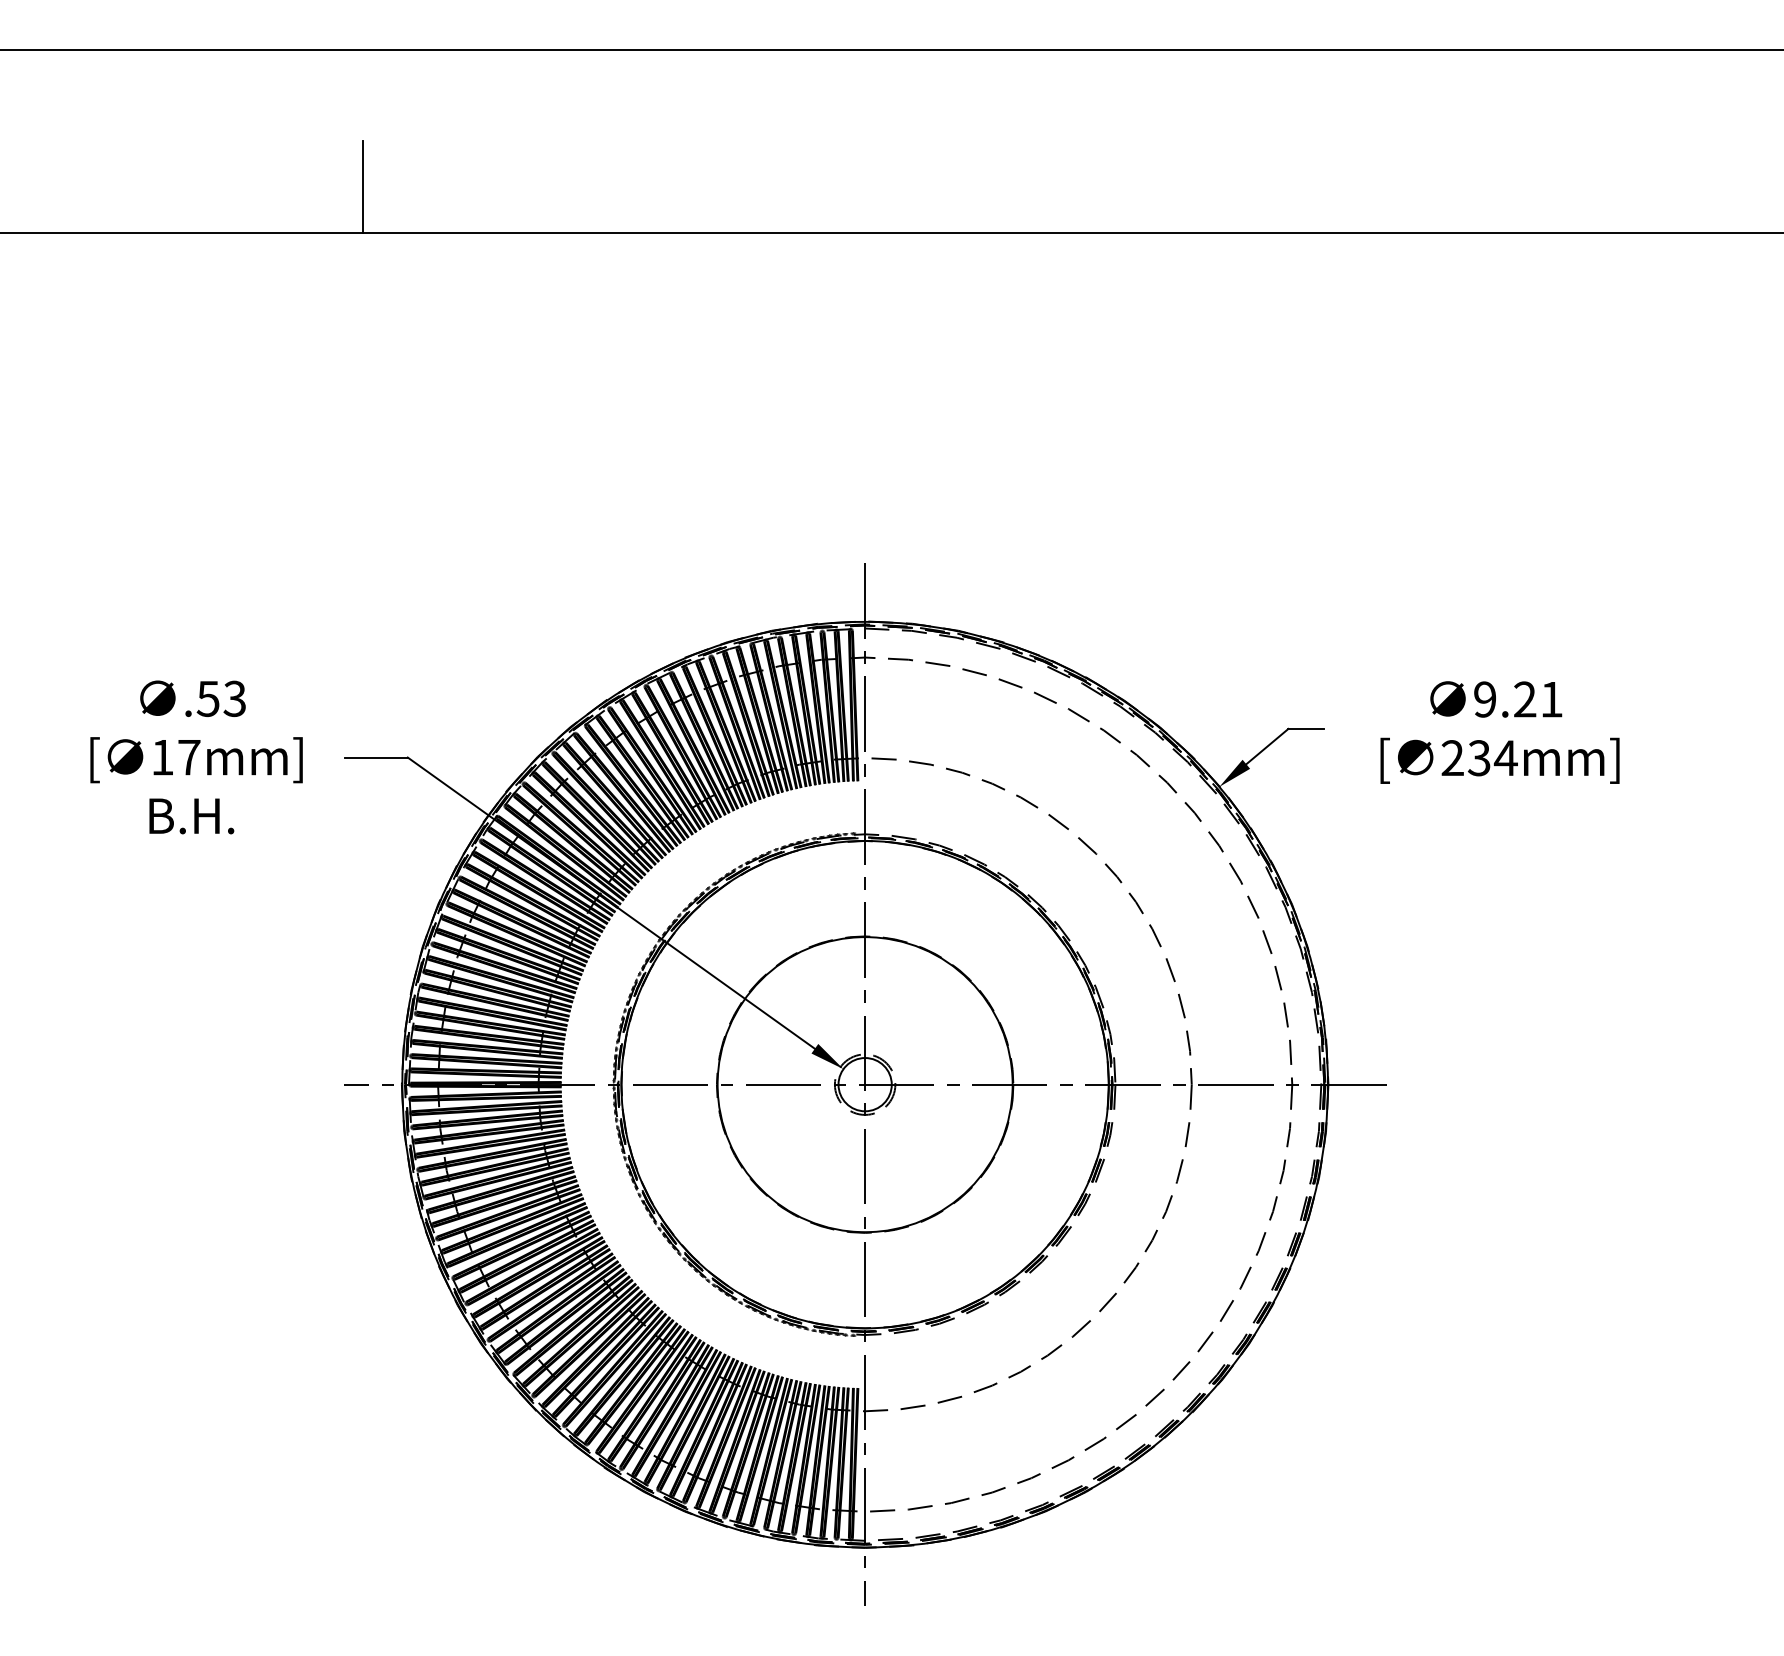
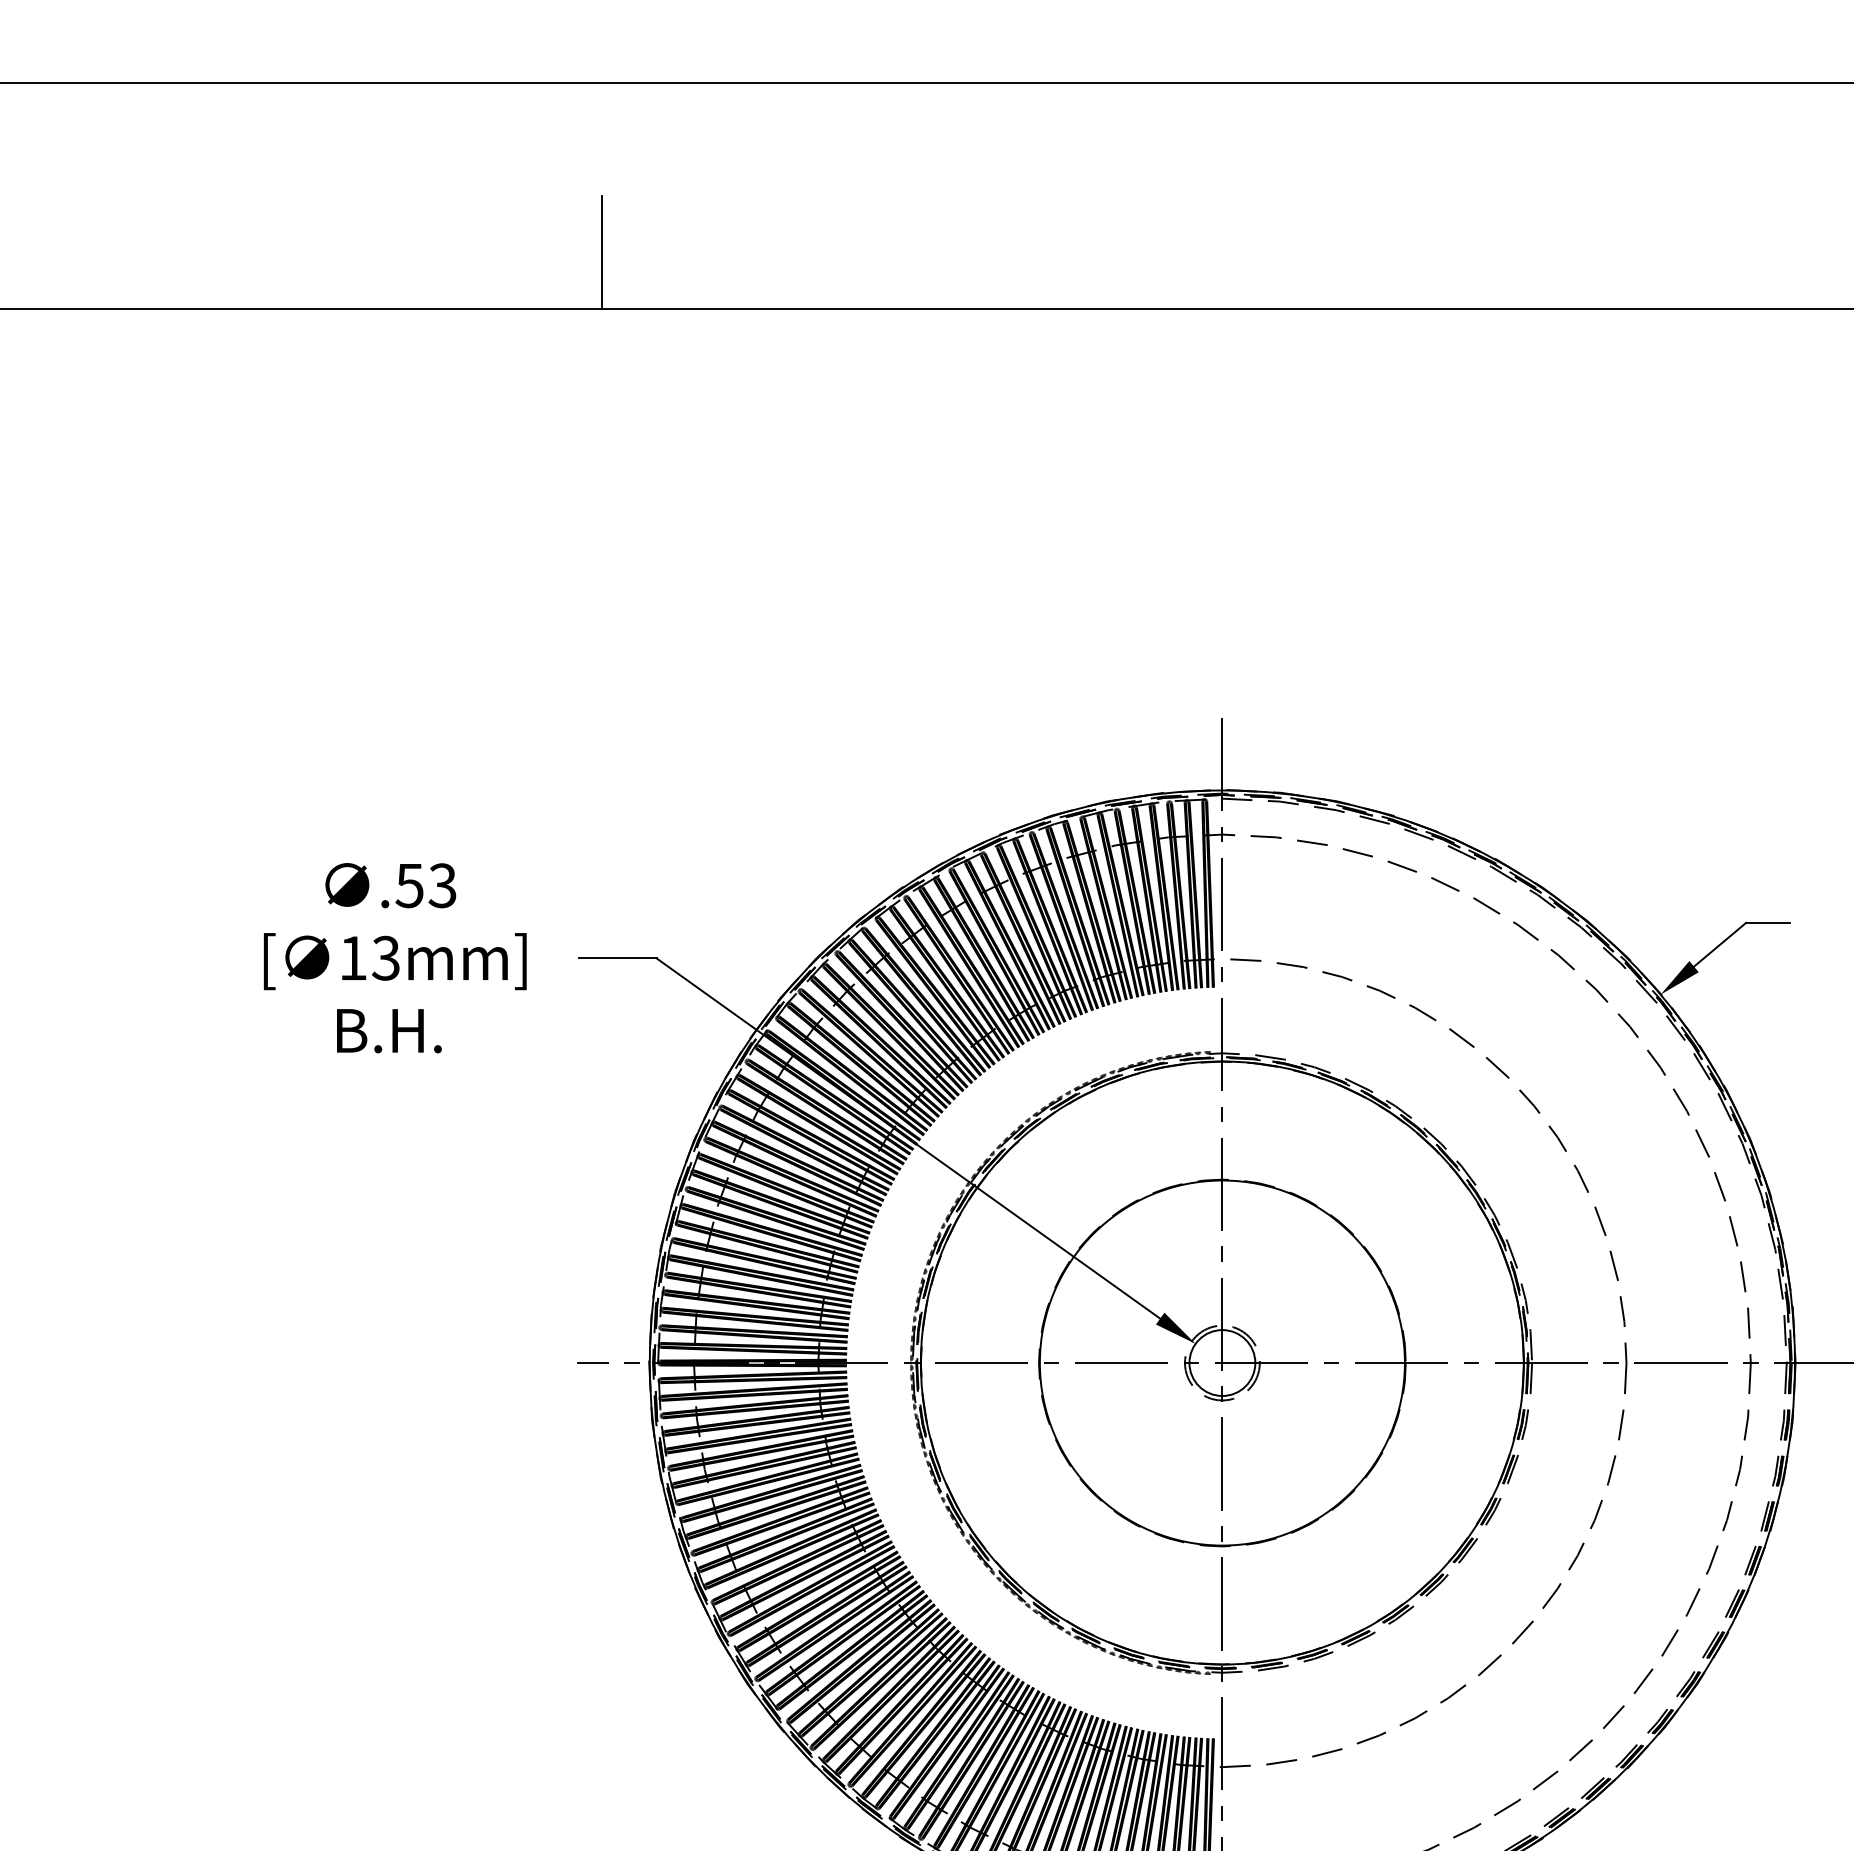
text: (188, 757) -> (385, 958), 17mm] -> 13mm]

